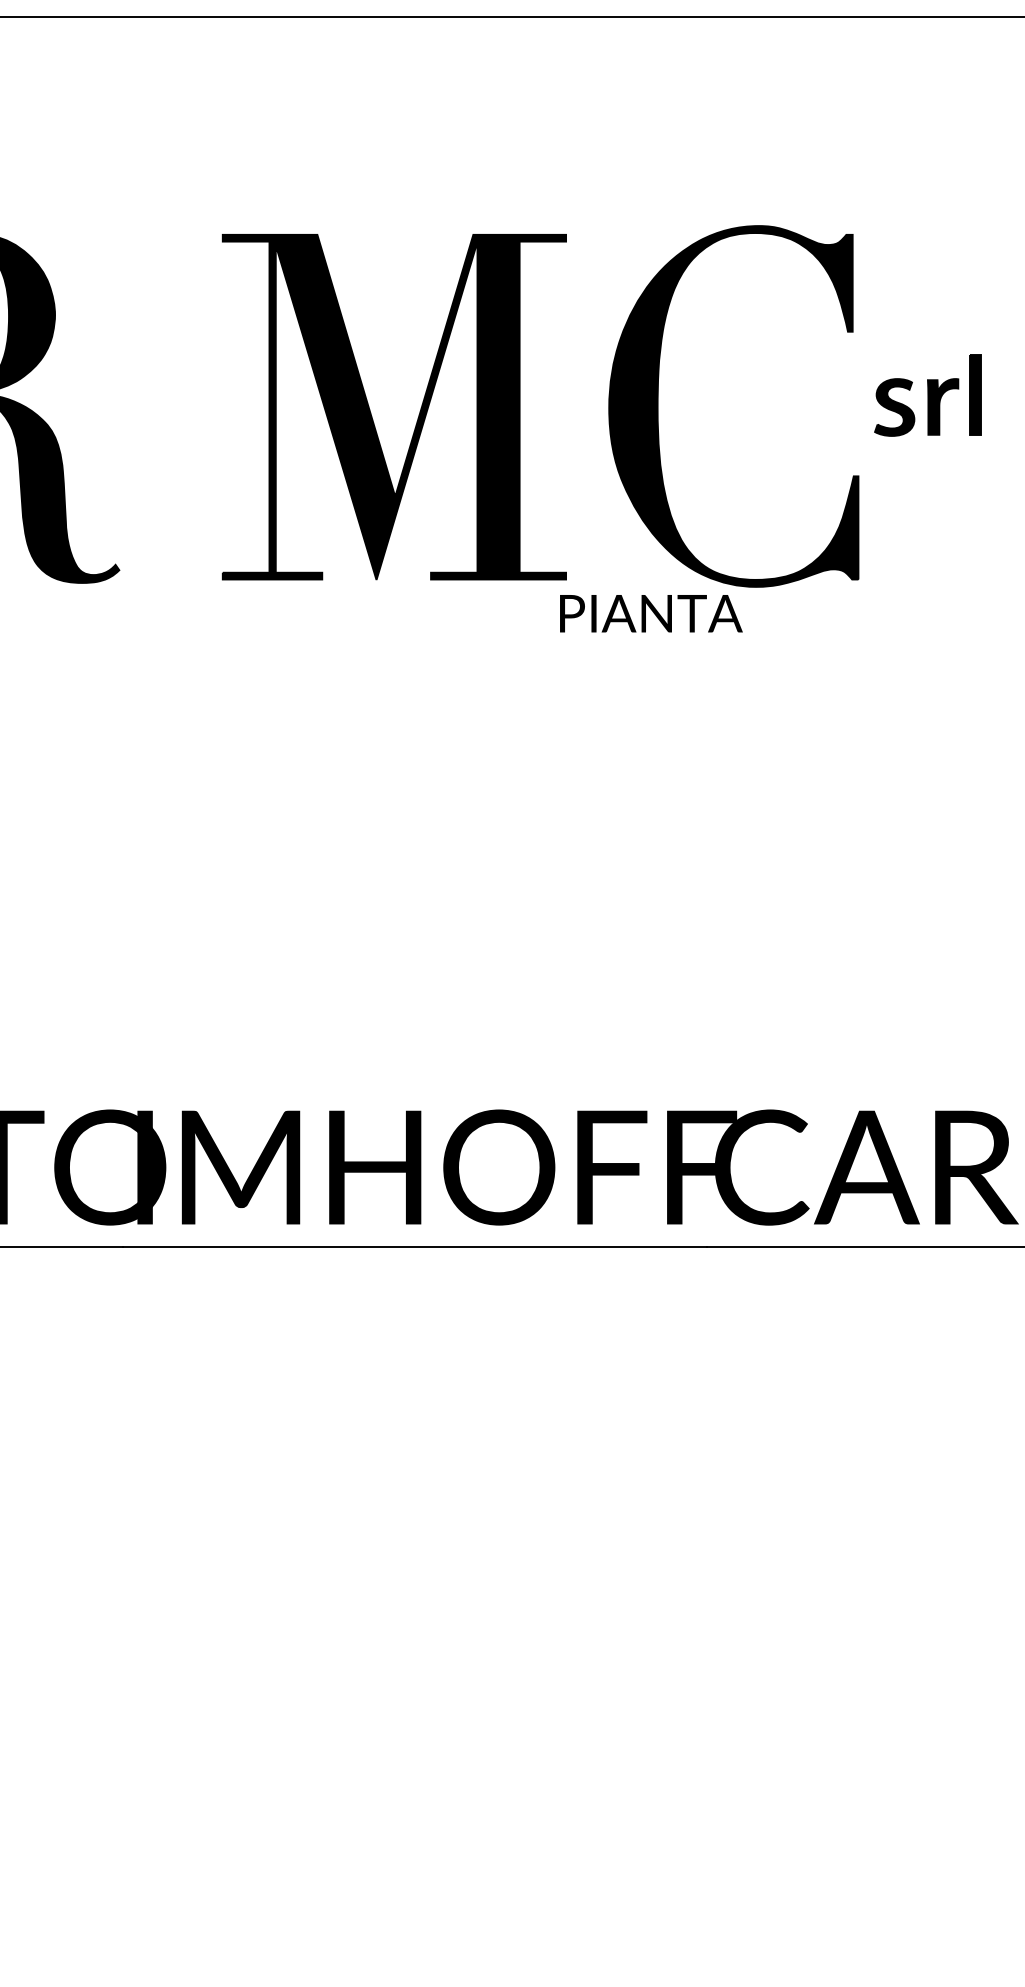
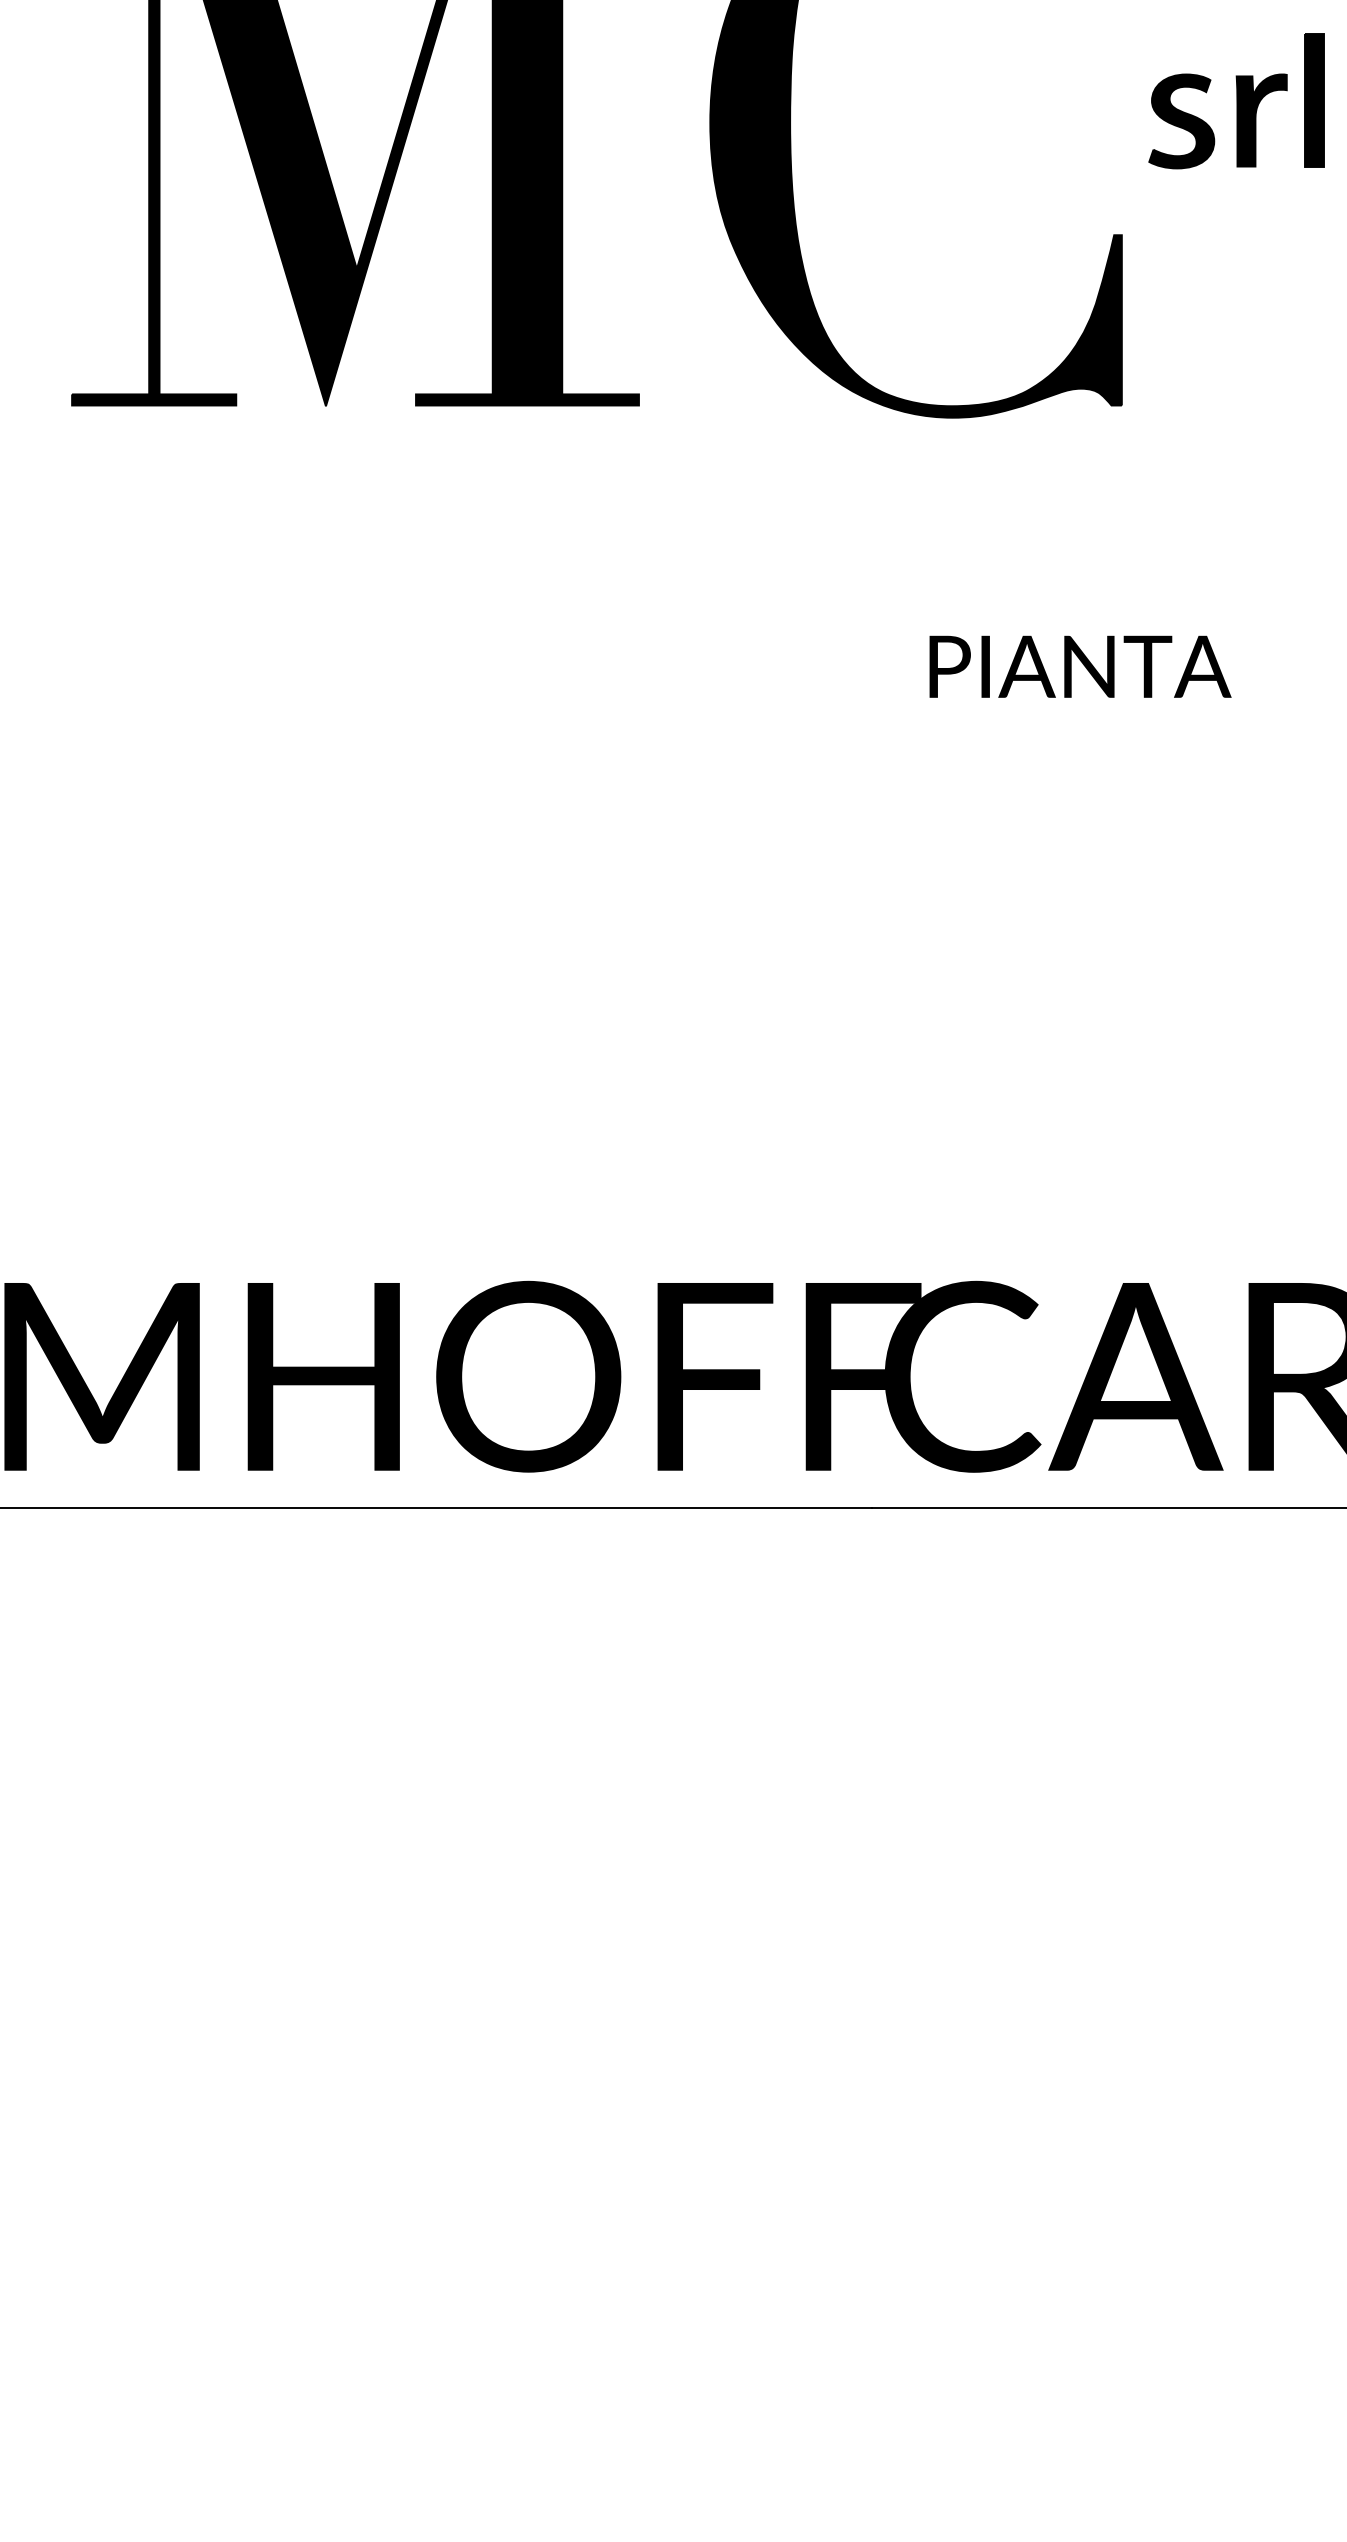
text: (651, 613) -> (1080, 666), moved

